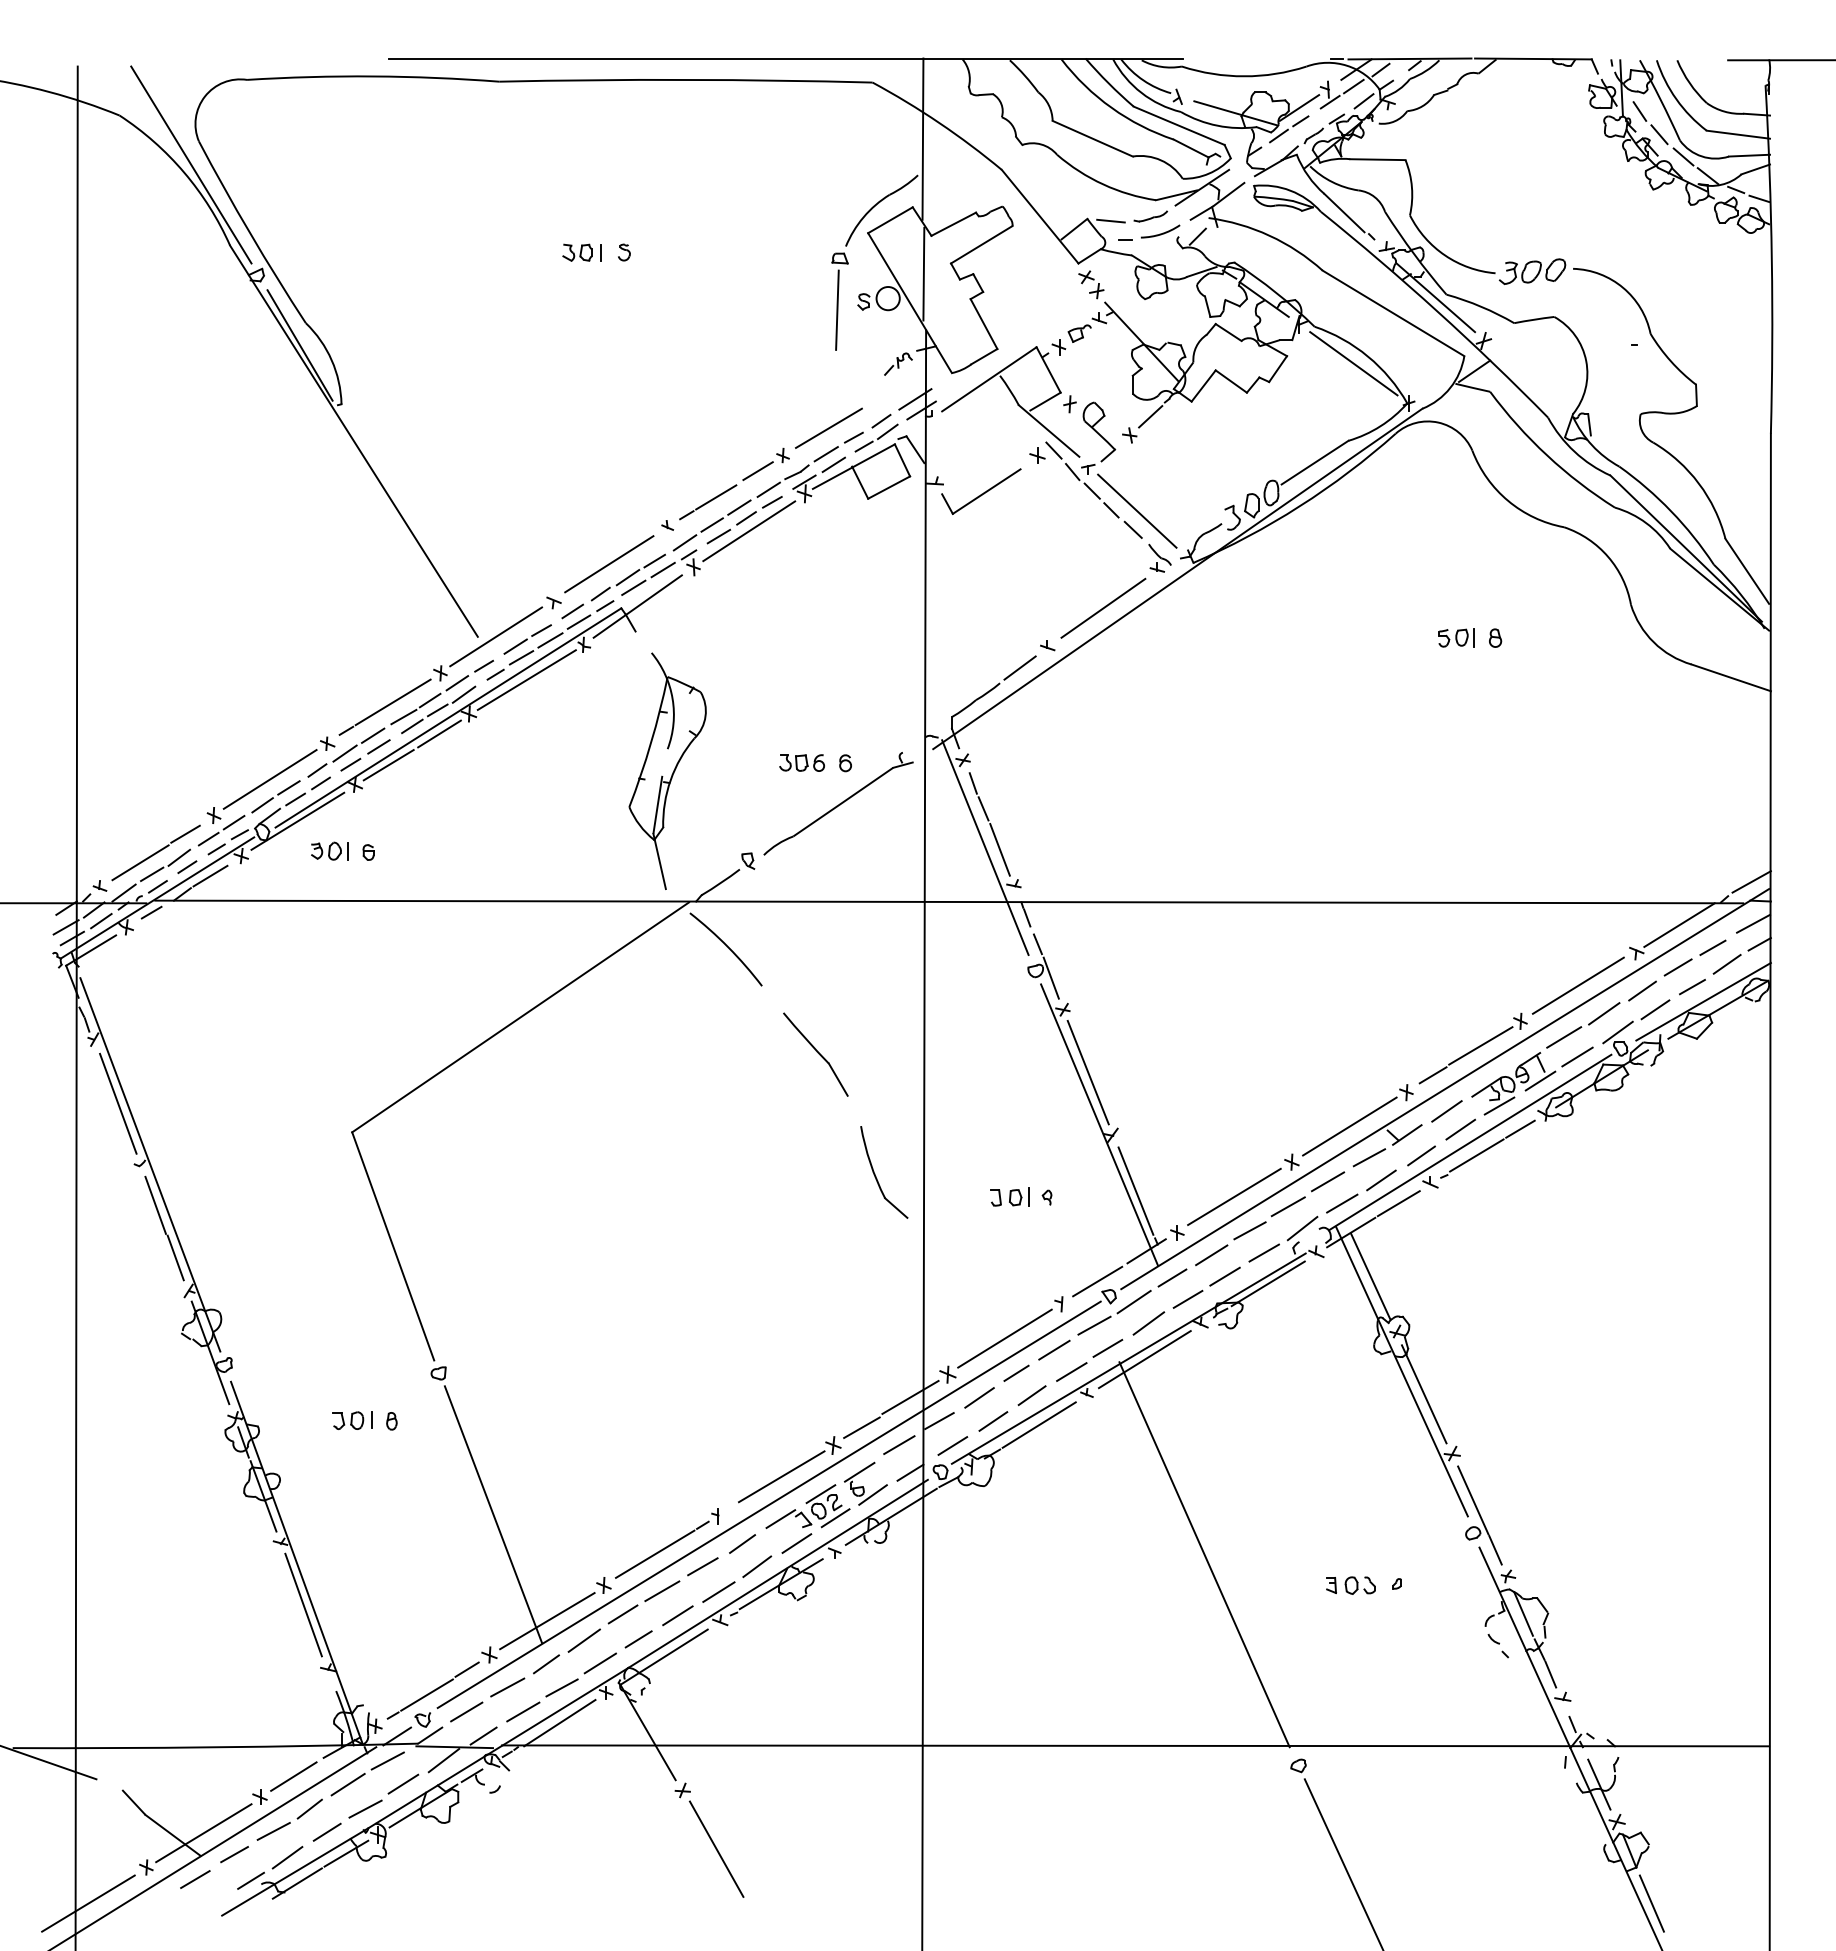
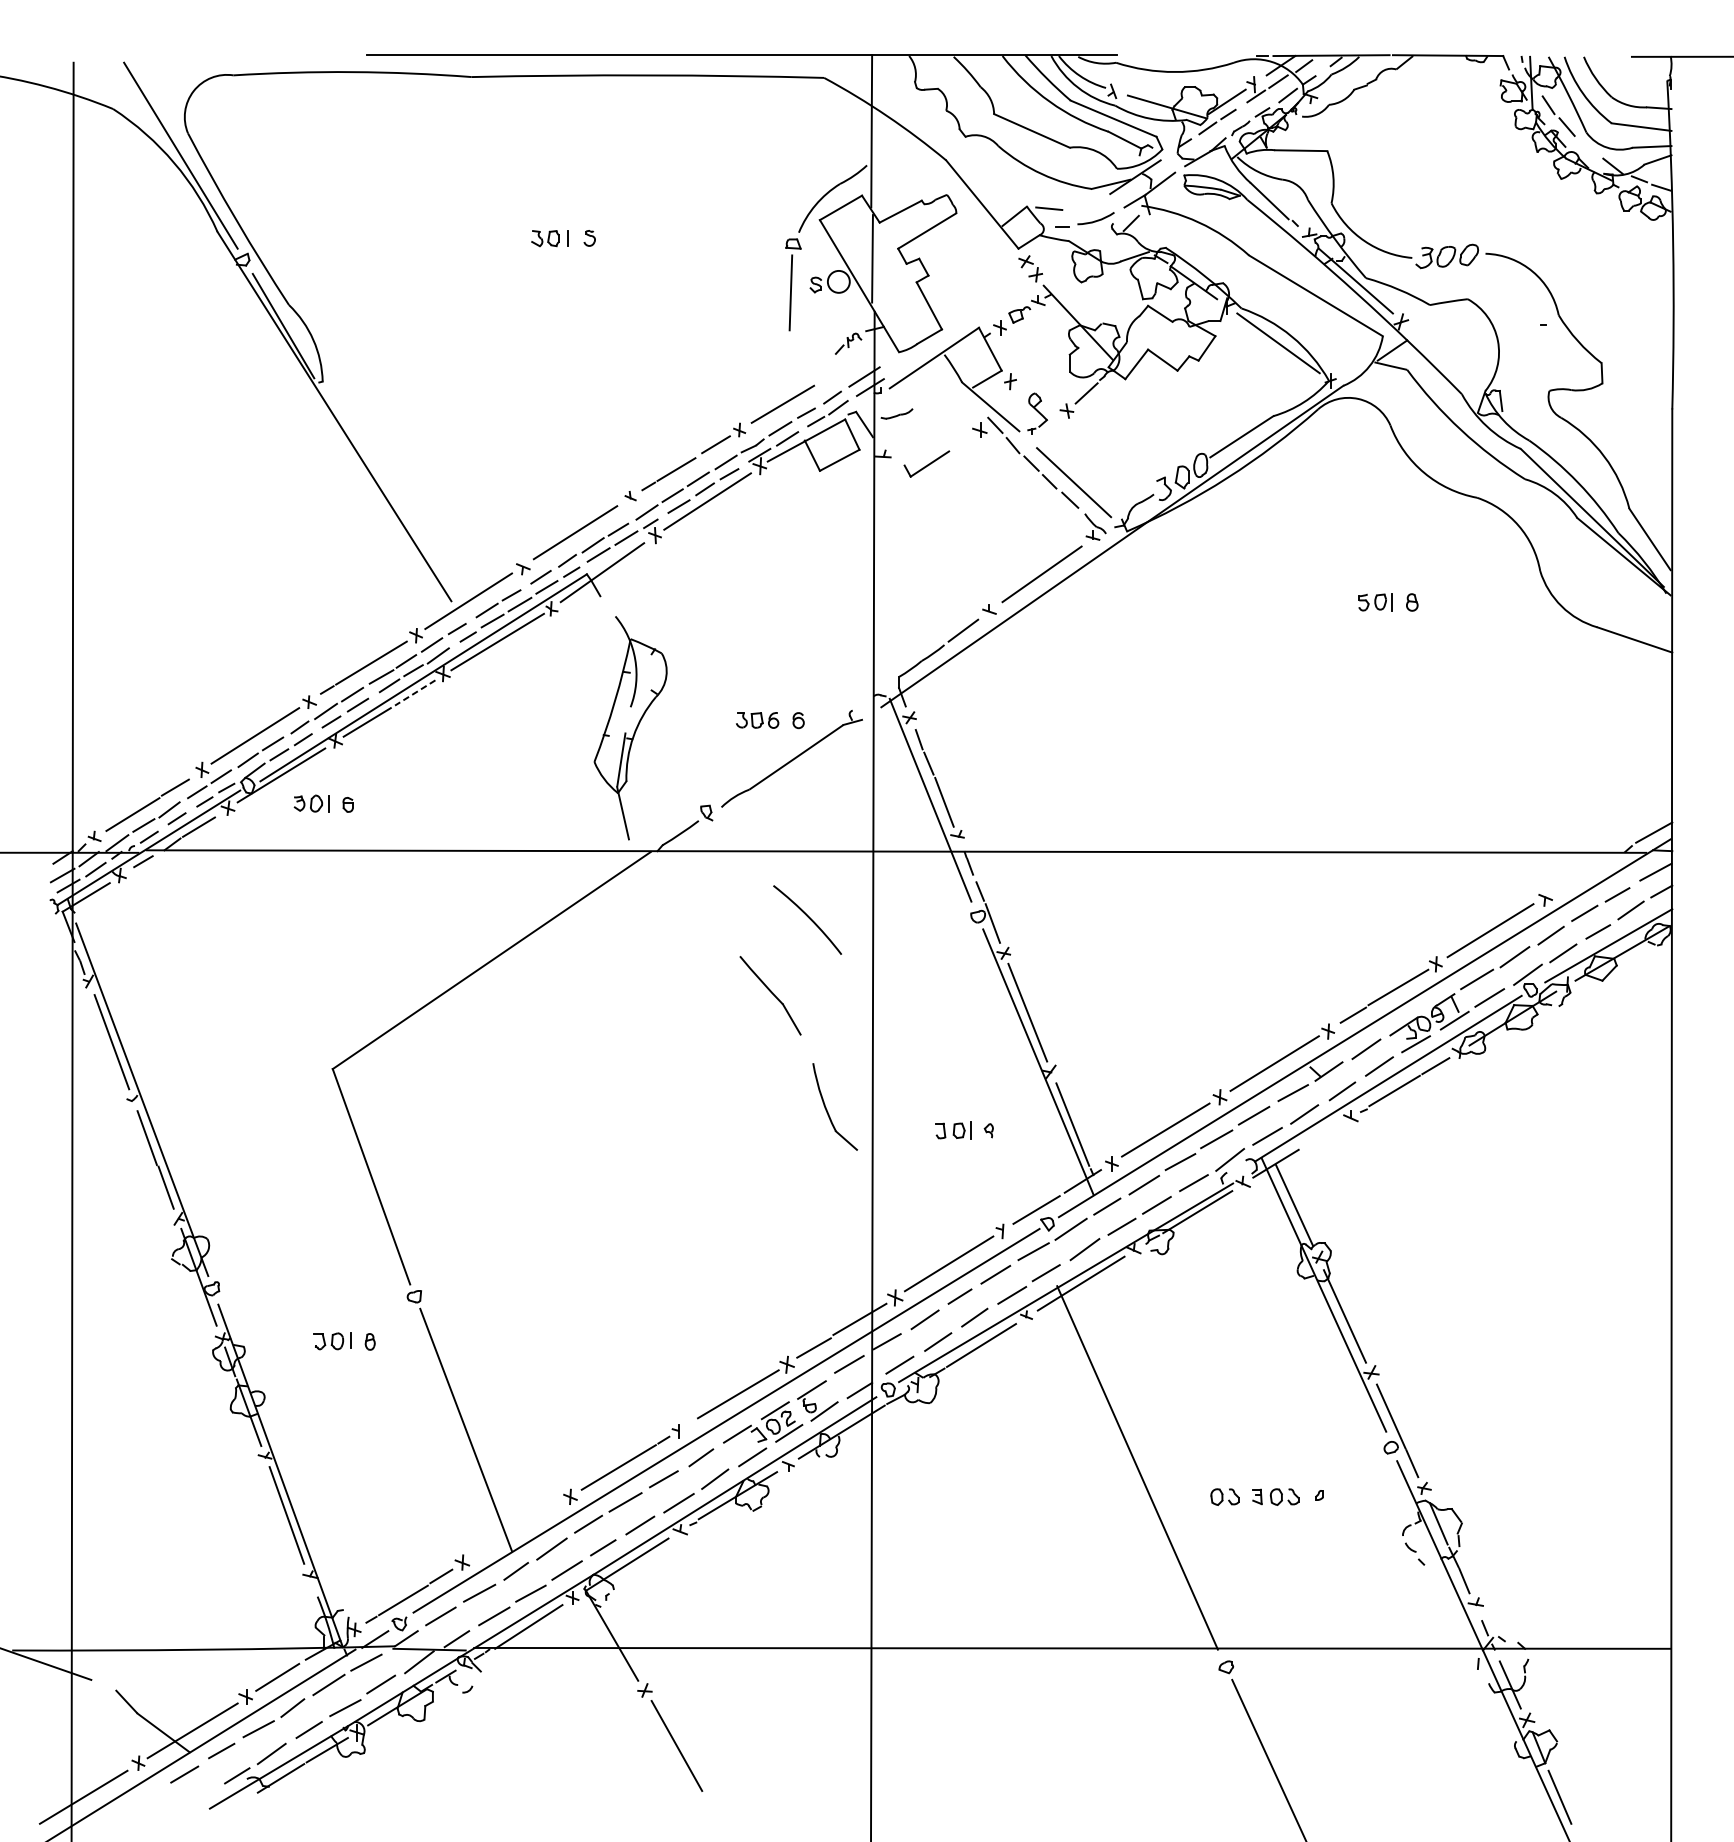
line: (1683, 156) -> (1589, 147), removed
part: (1150, 216) -> (896, 413), moved
part: (1098, 437) -> (1037, 413), size x0.6
part: (981, 491) -> (926, 464), size x0.6
line: (439, 734) -> (415, 693), solid -> dashed
line: (1679, 924) -> (1586, 872), removed
arc: (727, 947) -> (808, 918), moved
line: (1398, 1203) -> (1320, 1136), removed
part: (1296, 1585) -> (1224, 1496), added
line: (547, 1621) -> (517, 1530), removed

